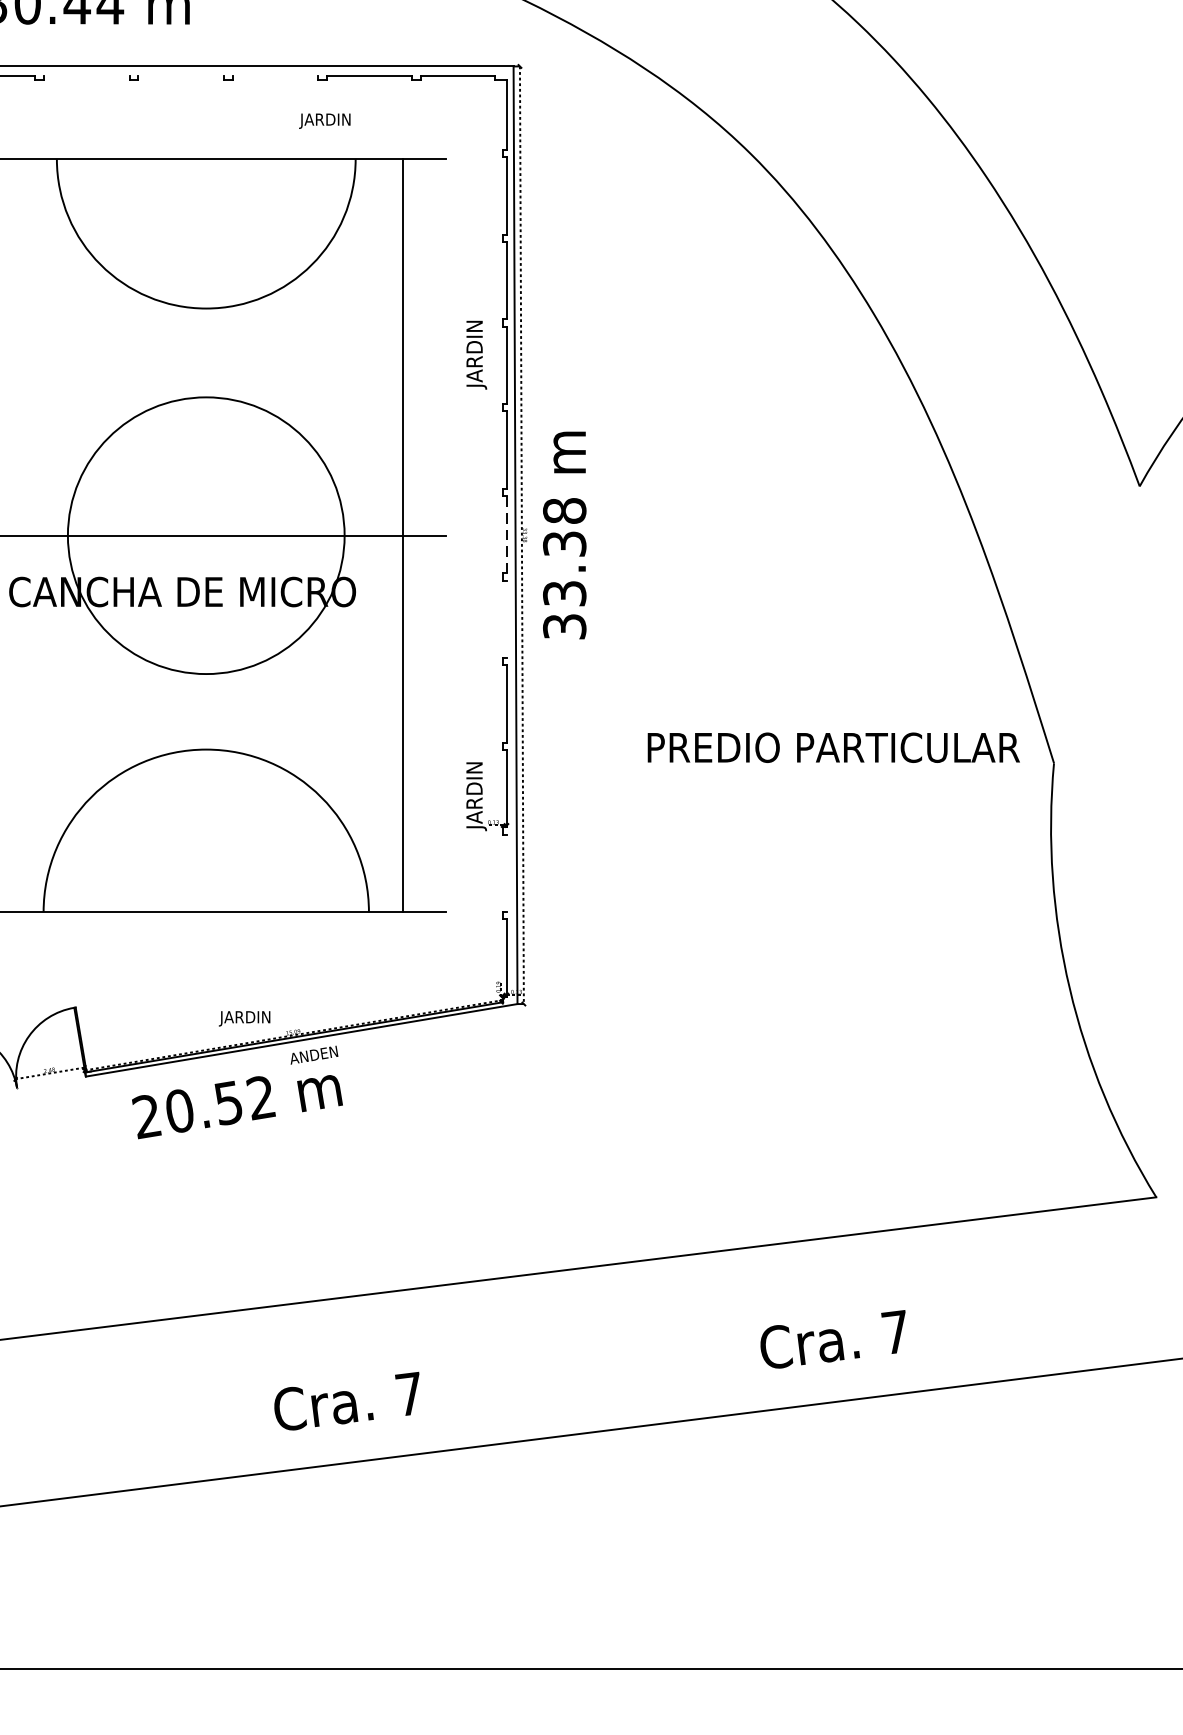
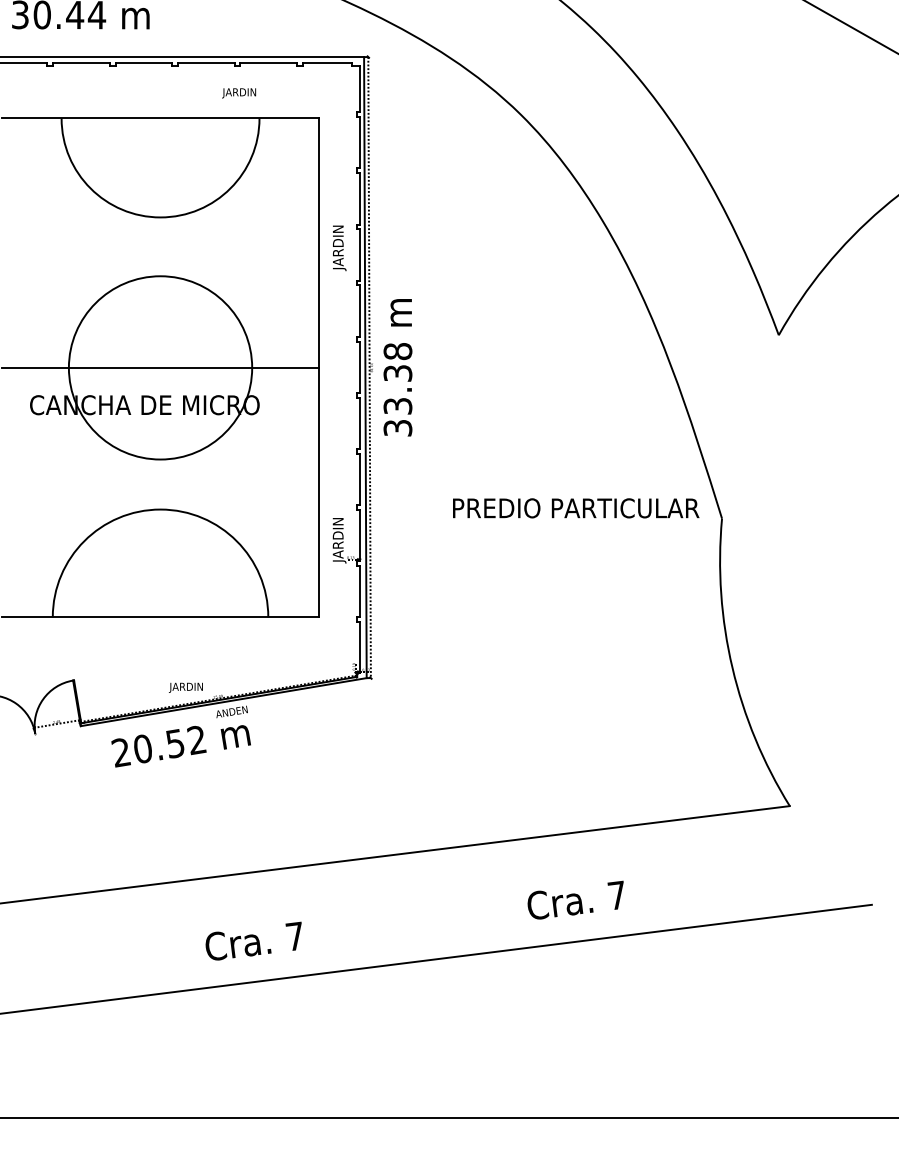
line: (86, 76) -> (81, 63), added
line: (180, 76) -> (143, 63), added
line: (274, 76) -> (205, 63), added
line: (403, 535) -> (319, 367), moved
line: (506, 535) -> (359, 367), dashed -> solid
line: (506, 618) -> (359, 422), added
line: (506, 873) -> (359, 591), added

